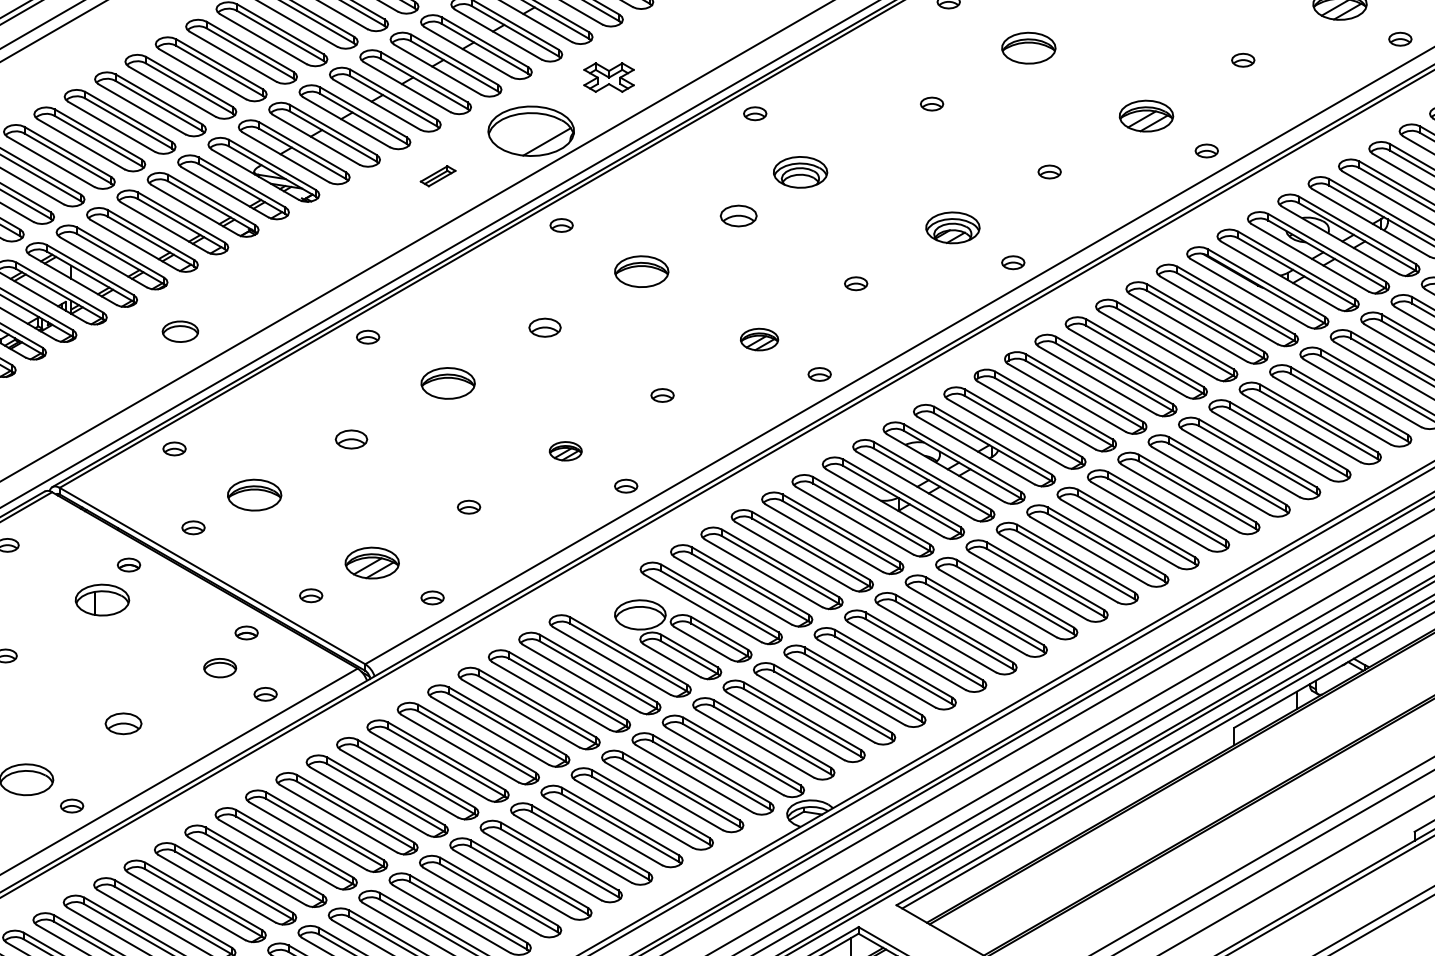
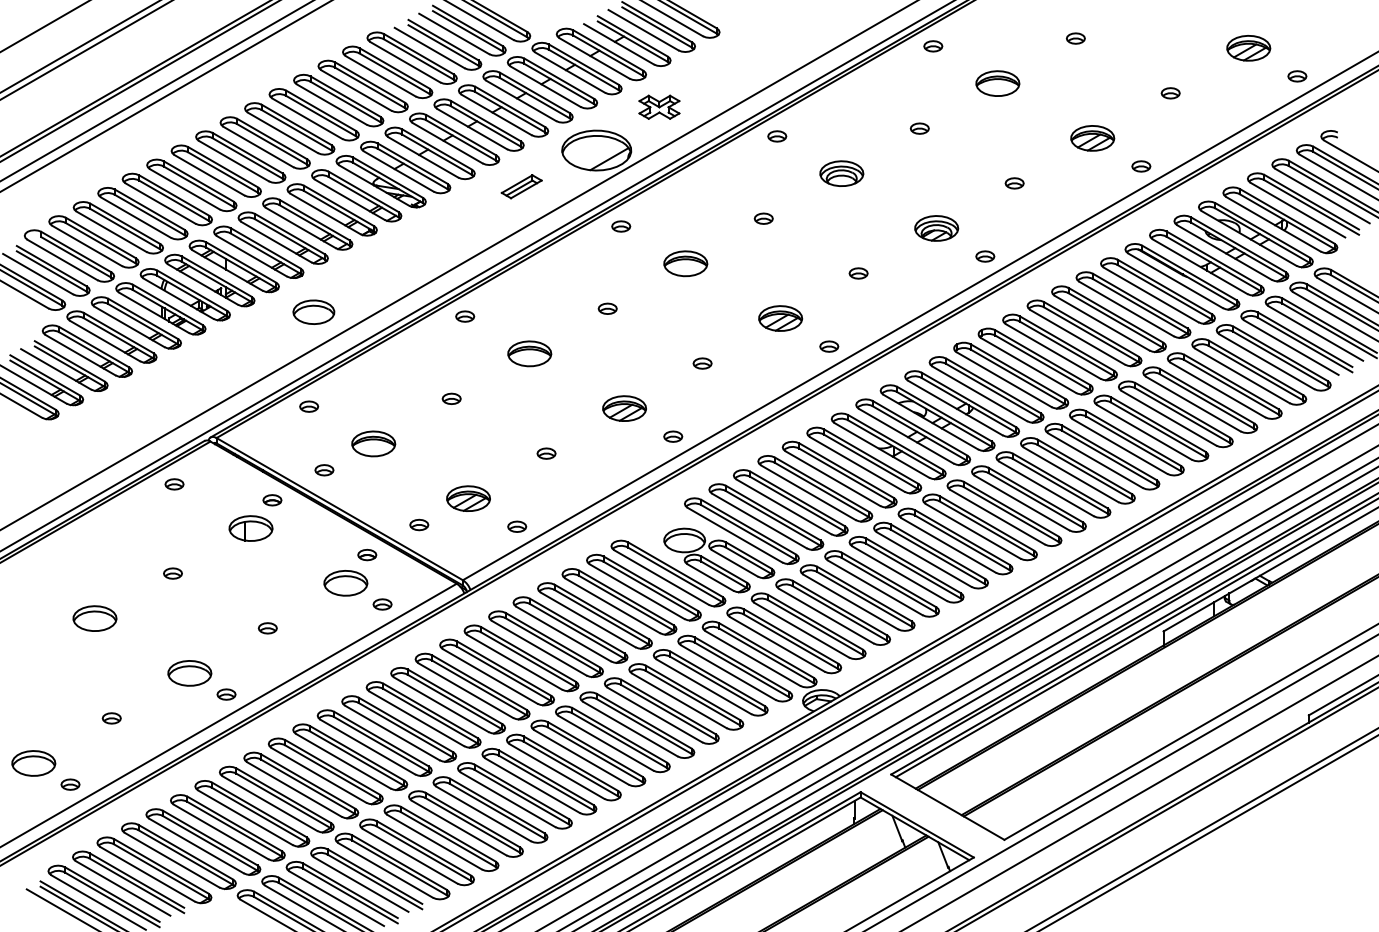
part: (800, 172) -> (841, 173), moved
part: (437, 175) -> (521, 186), size x1.43
part: (738, 215) -> (763, 218), size x0.62
part: (544, 327) -> (607, 308), size x0.71
part: (179, 330) -> (313, 311), size x1.43
part: (759, 339) -> (780, 318), size x1.43
part: (351, 438) -> (451, 398), size x0.71
part: (565, 451) -> (624, 408), size x1.67
part: (219, 668) -> (345, 583), size x1.67
part: (122, 724) -> (267, 628), size x0.62

